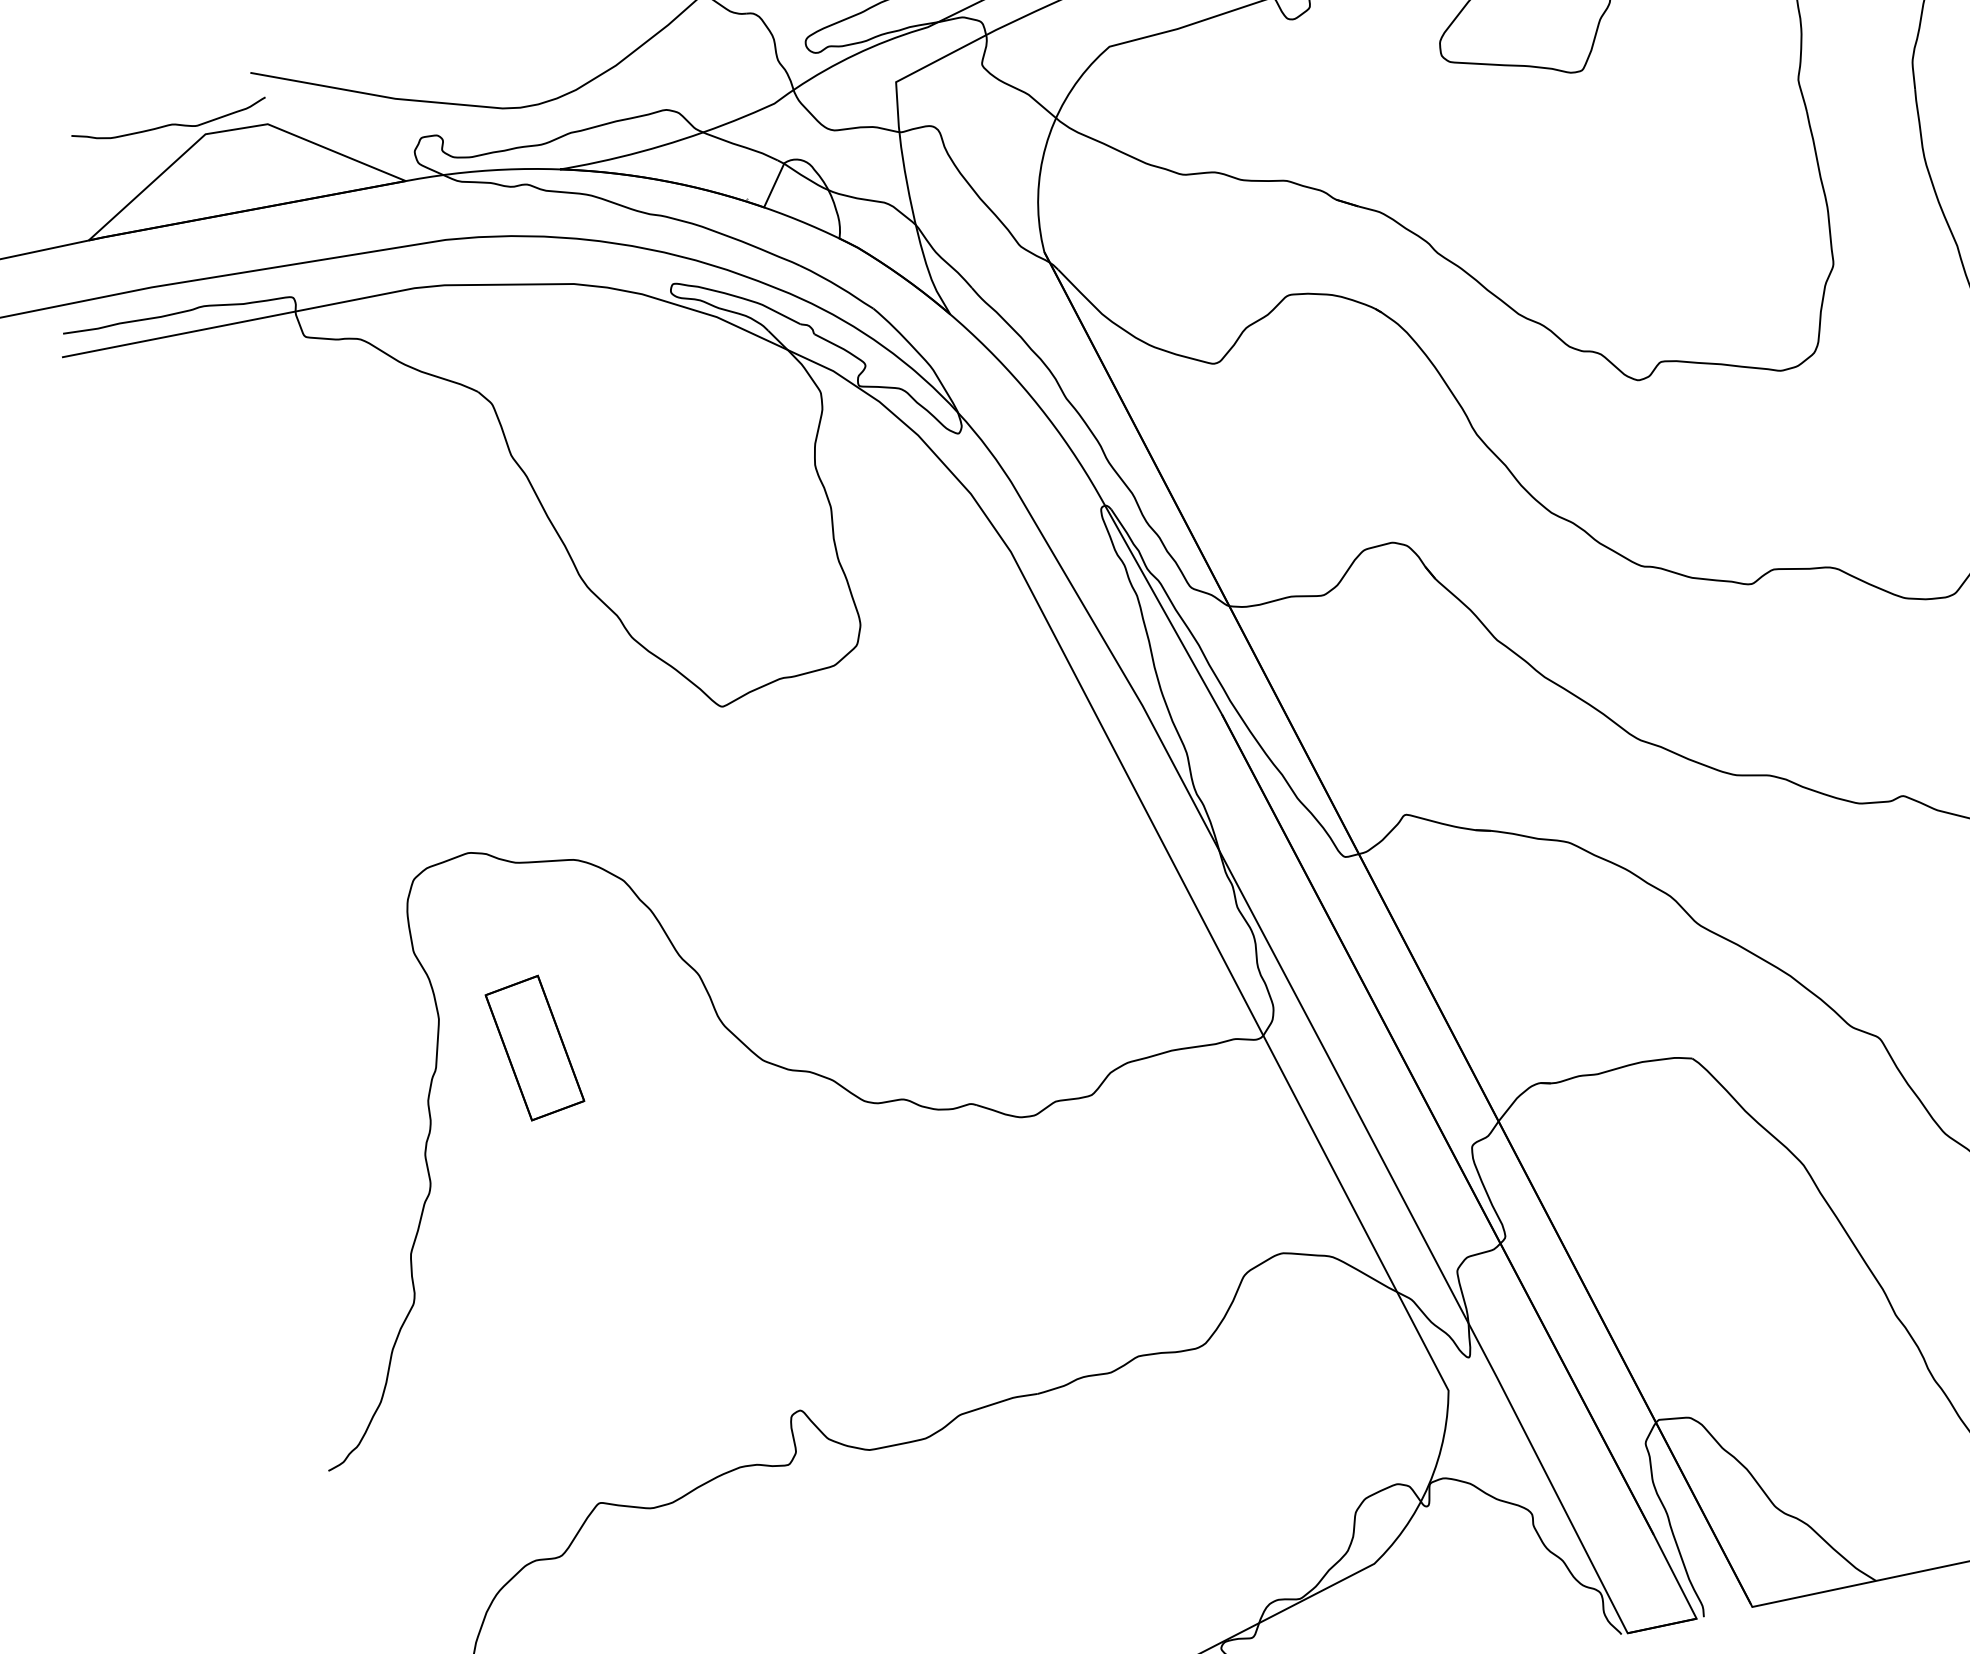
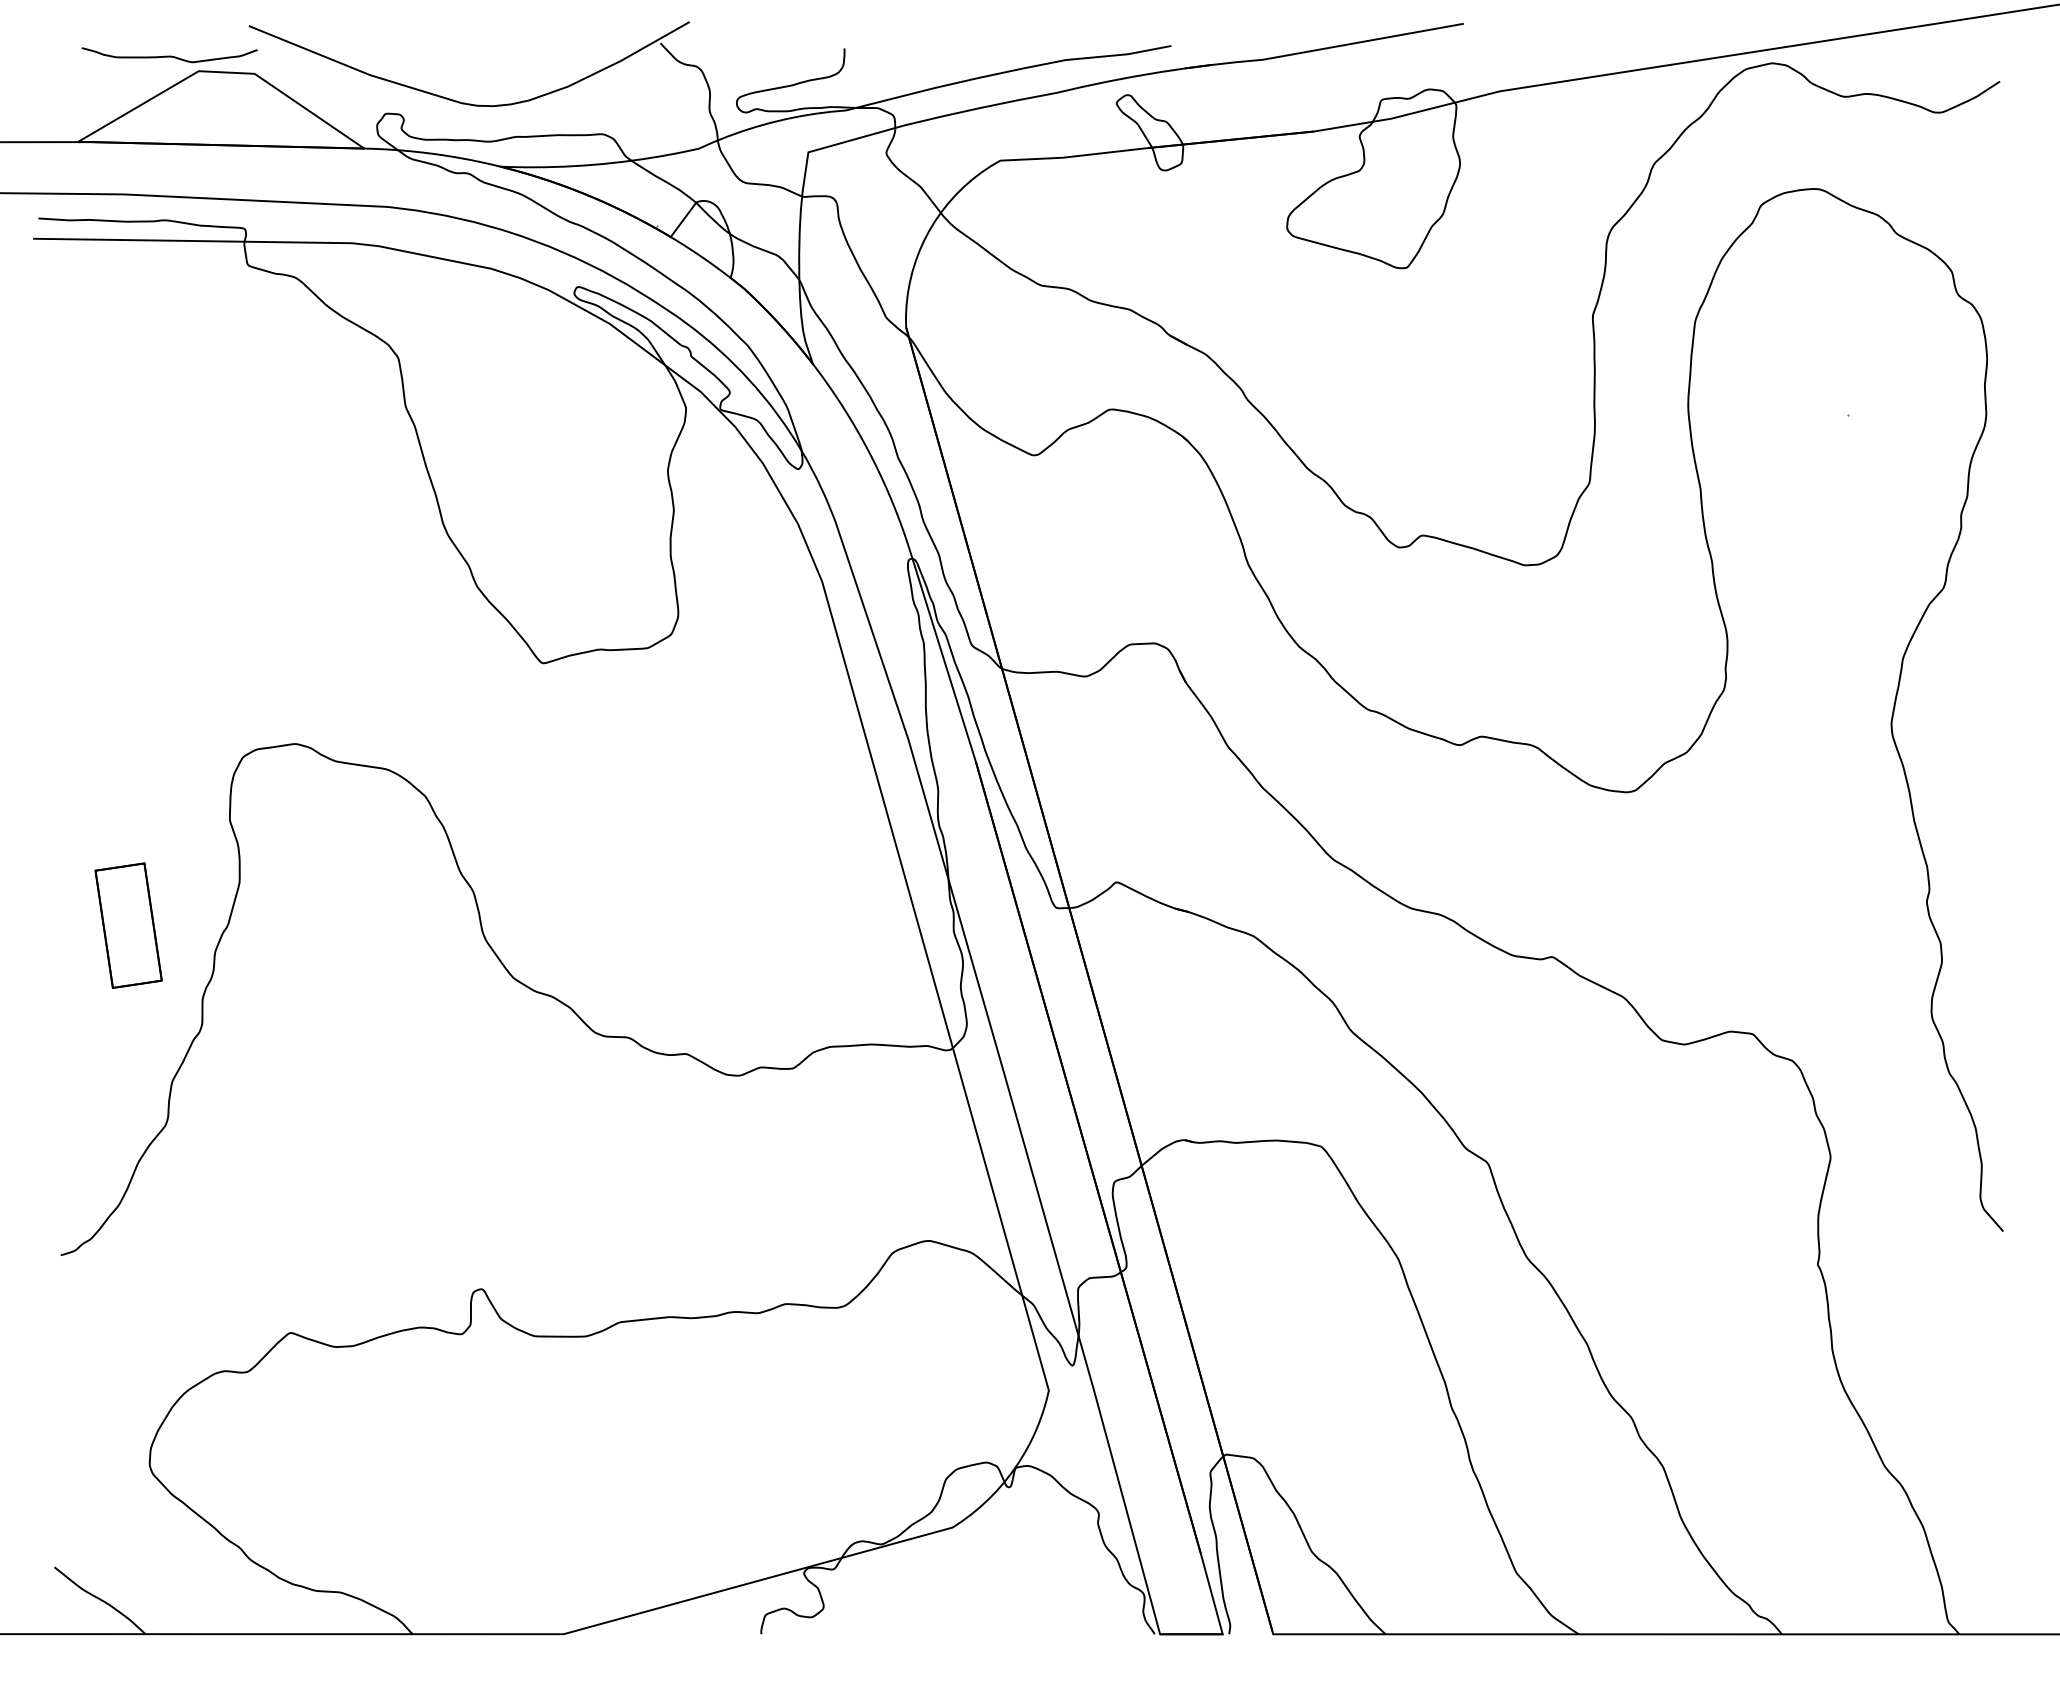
part: (534, 1047) -> (128, 925), moved

